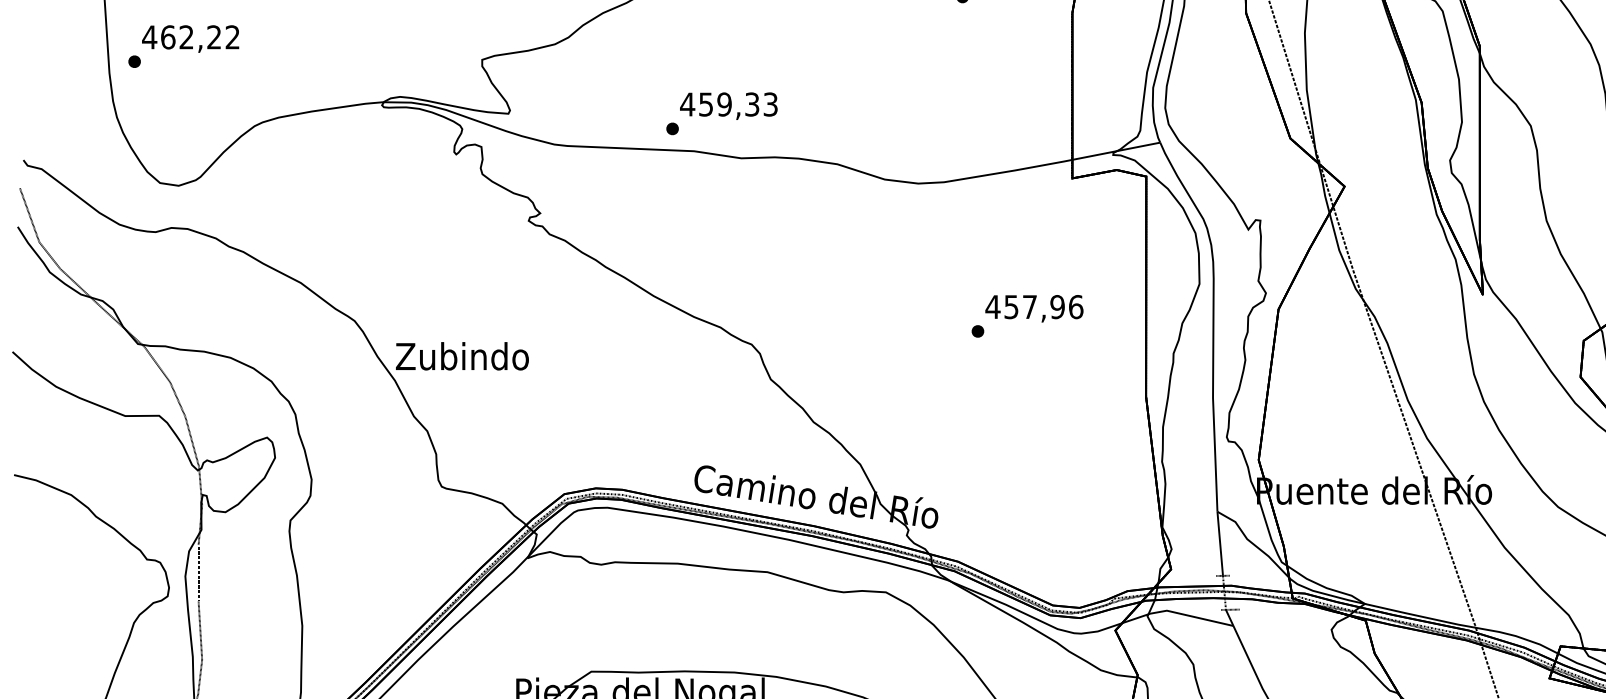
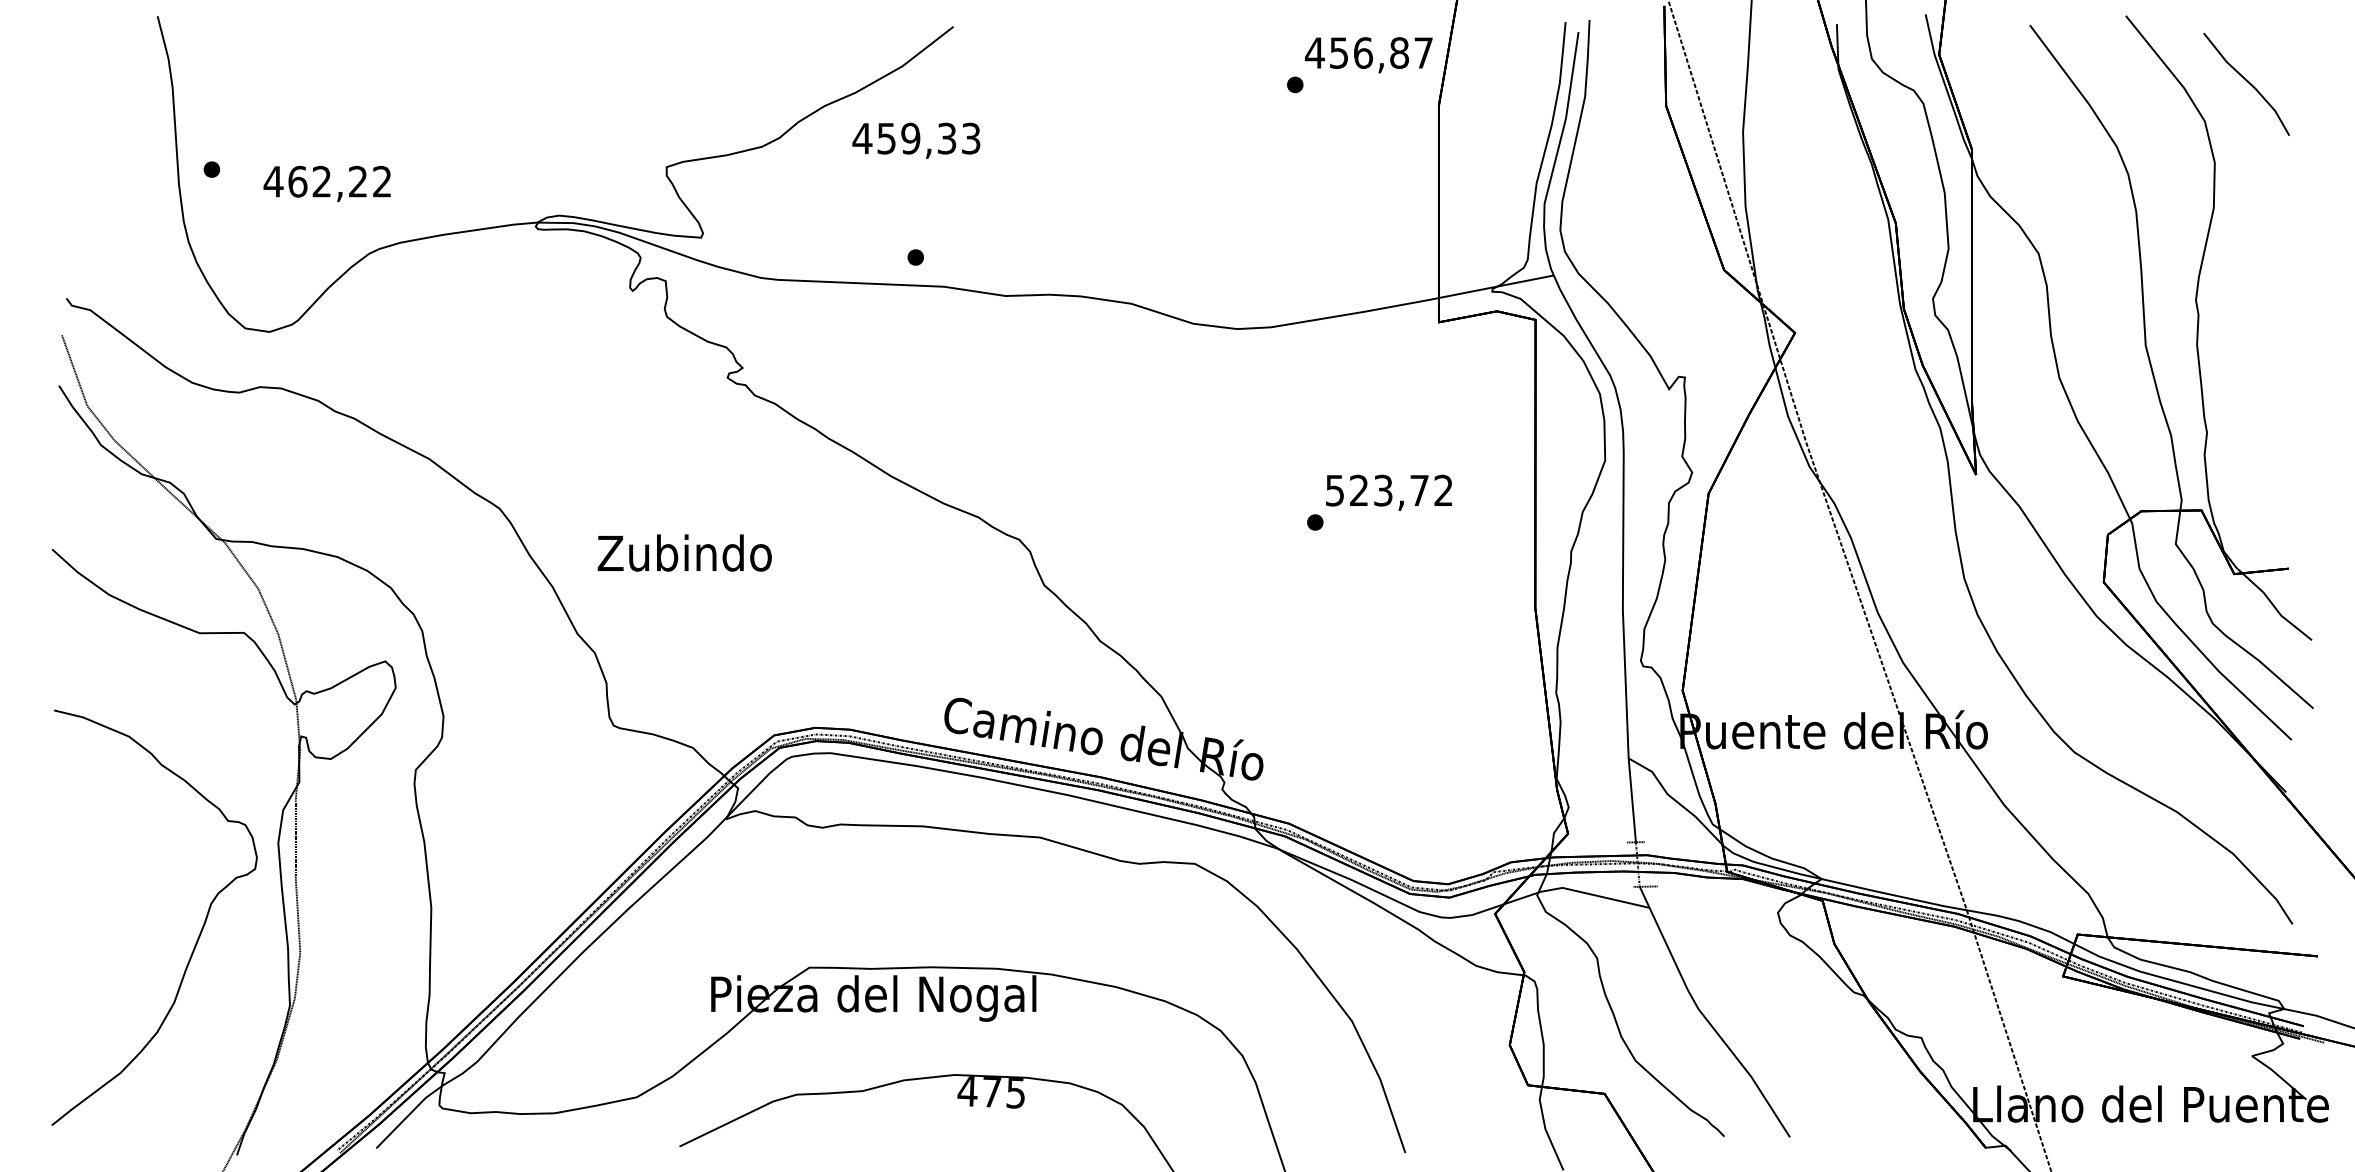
text: (190, 38) -> (326, 183), moved
text: (728, 105) -> (916, 140), moved
text: (1034, 306) -> (1389, 490), 457,96 -> 523,72
text: (462, 355) -> (684, 552), moved

